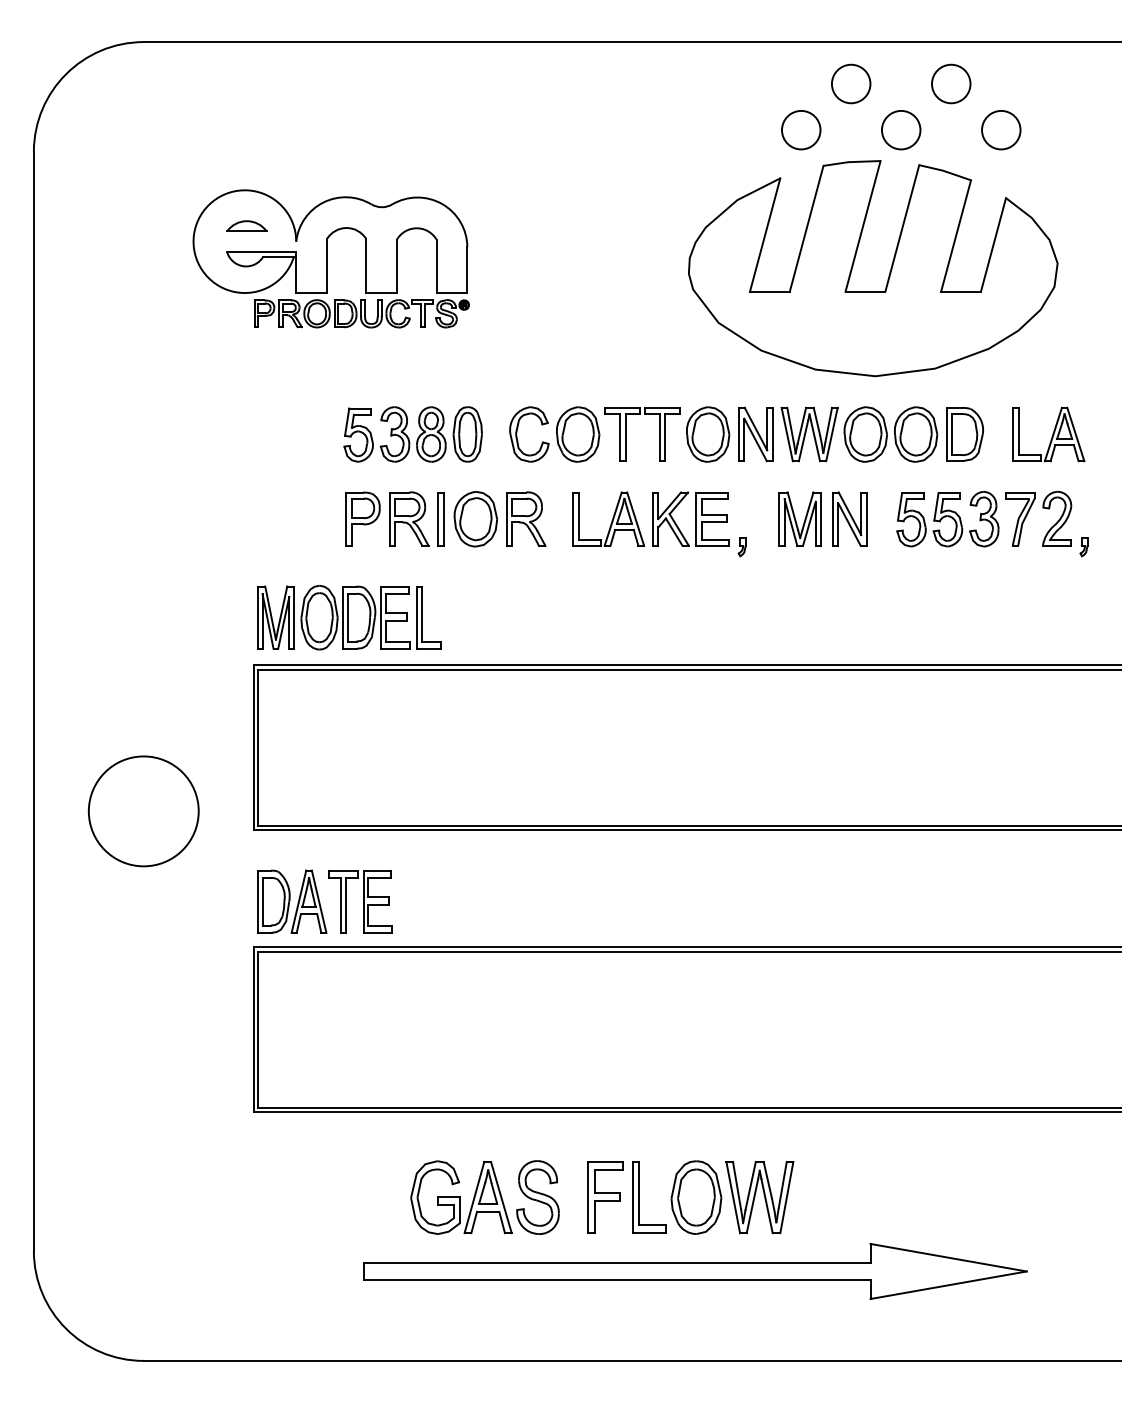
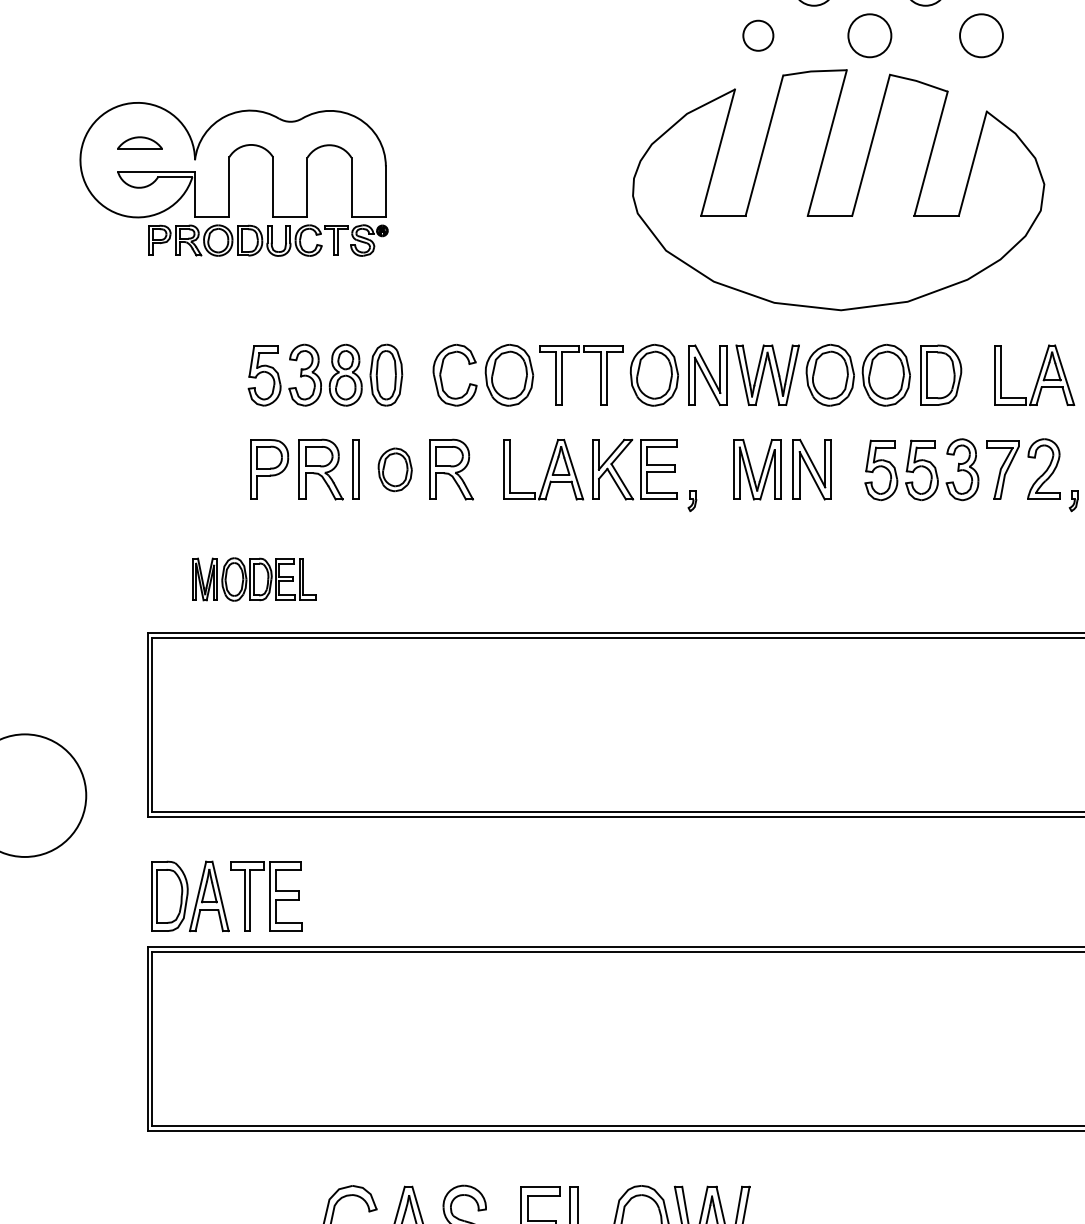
circle: (801, 129) -> (758, 35), size x0.7
part: (475, 519) -> (394, 470), size x0.7
part: (349, 617) -> (254, 579), size x0.6

